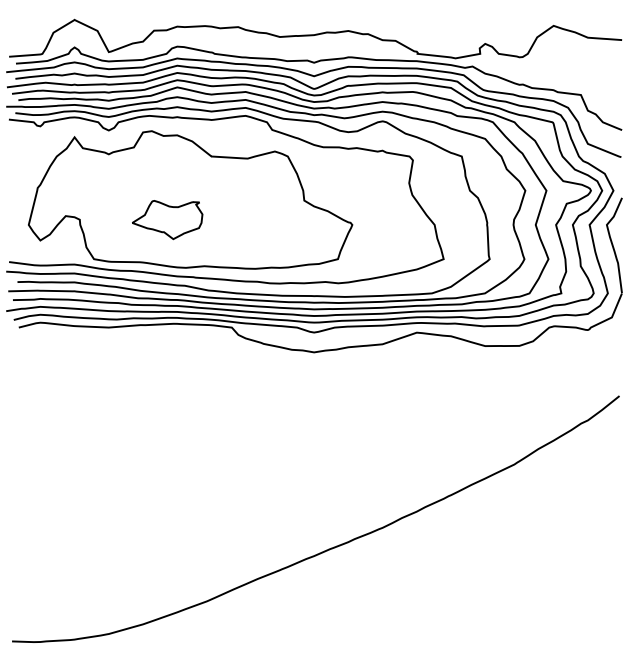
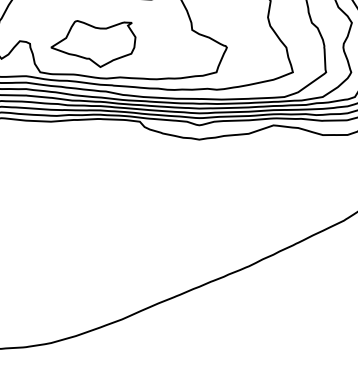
part: (167, 219) -> (93, 43), size x1.67

